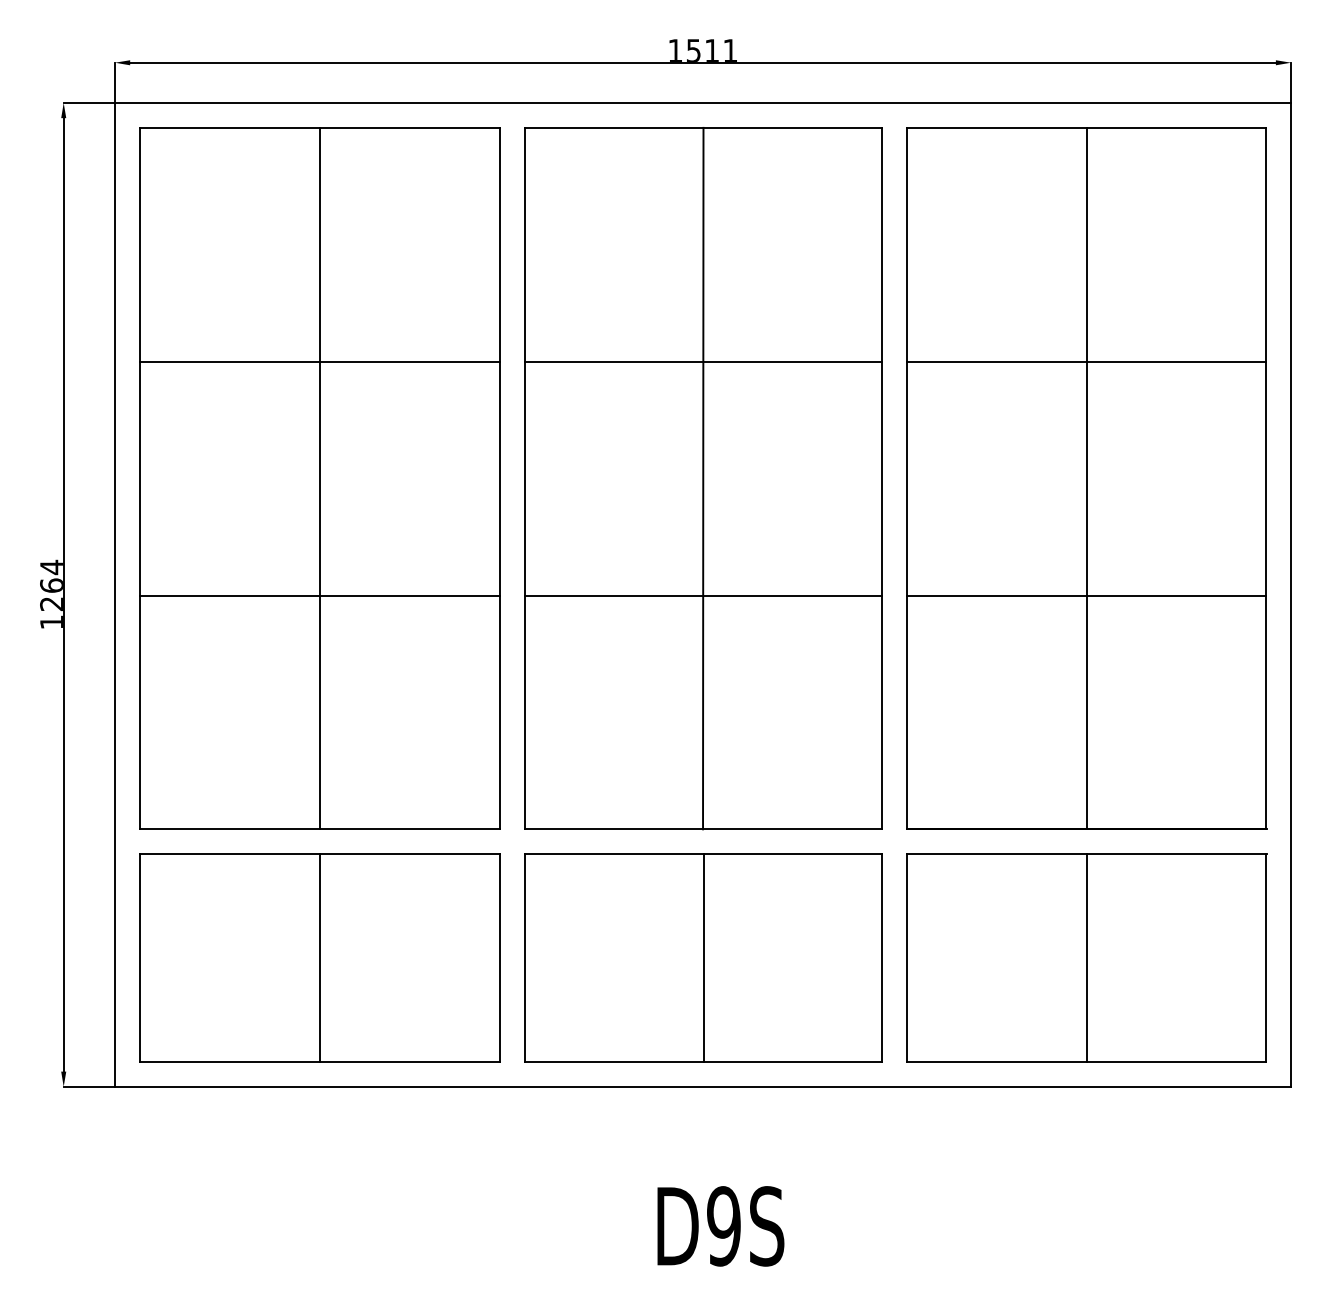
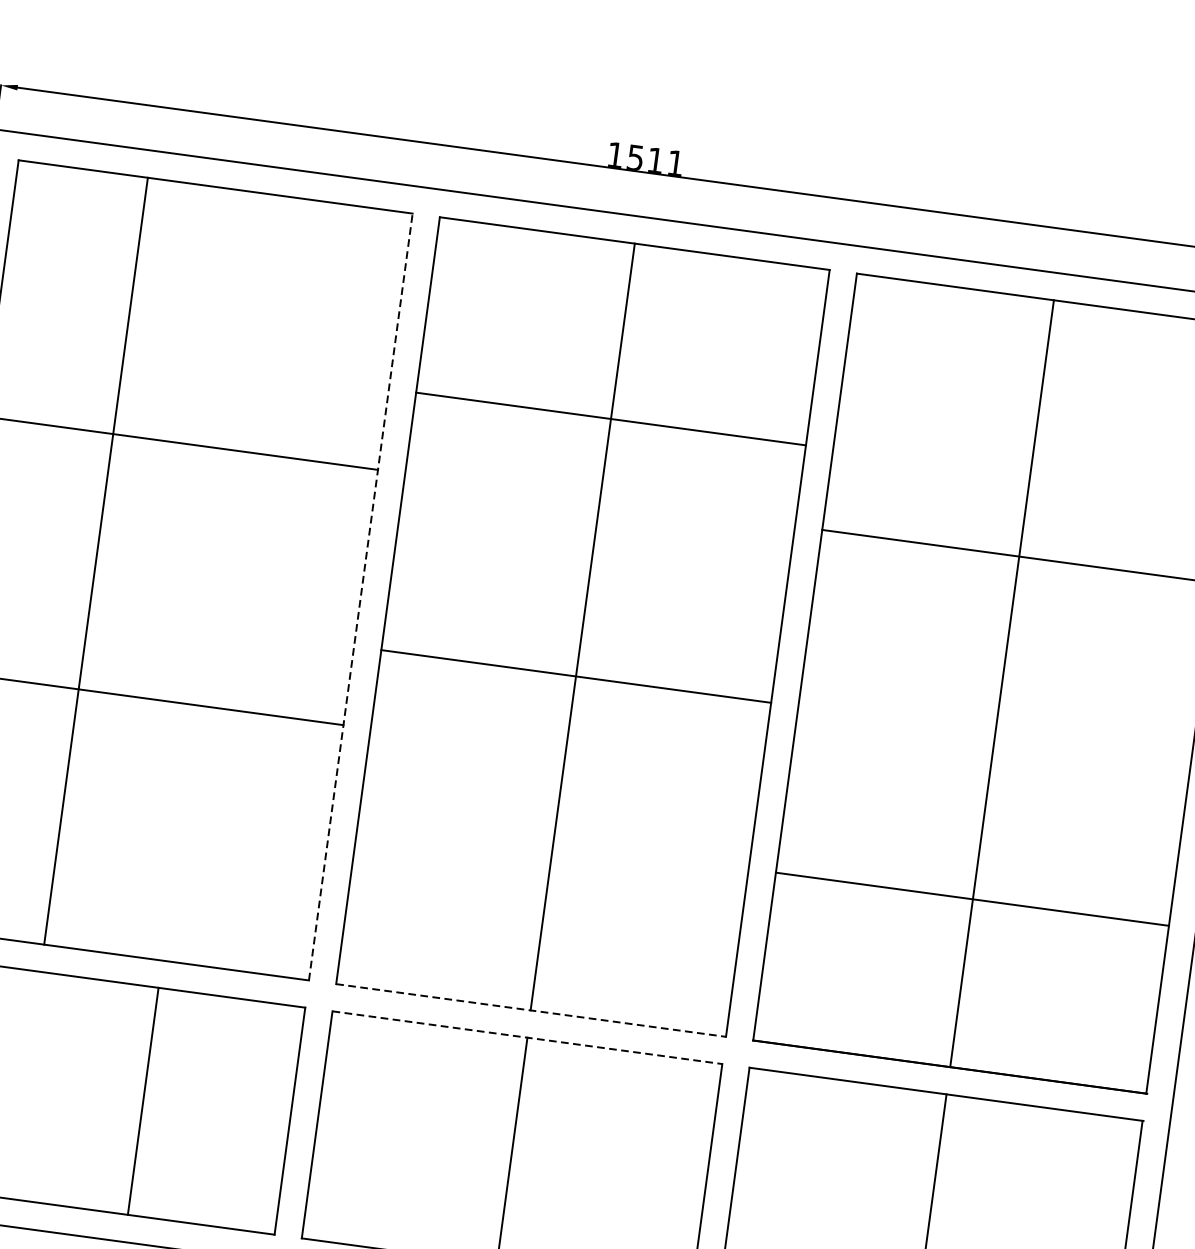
line: (703, 362) -> (611, 419), moved
line: (320, 478) -> (96, 561), moved
line: (500, 478) -> (361, 596), solid -> dashed
line: (703, 595) -> (576, 676), moved
line: (1086, 595) -> (972, 898), moved
line: (703, 829) -> (531, 1010), solid -> dashed
line: (703, 854) -> (527, 1038), solid -> dashed
line: (320, 957) -> (143, 1100), moved

